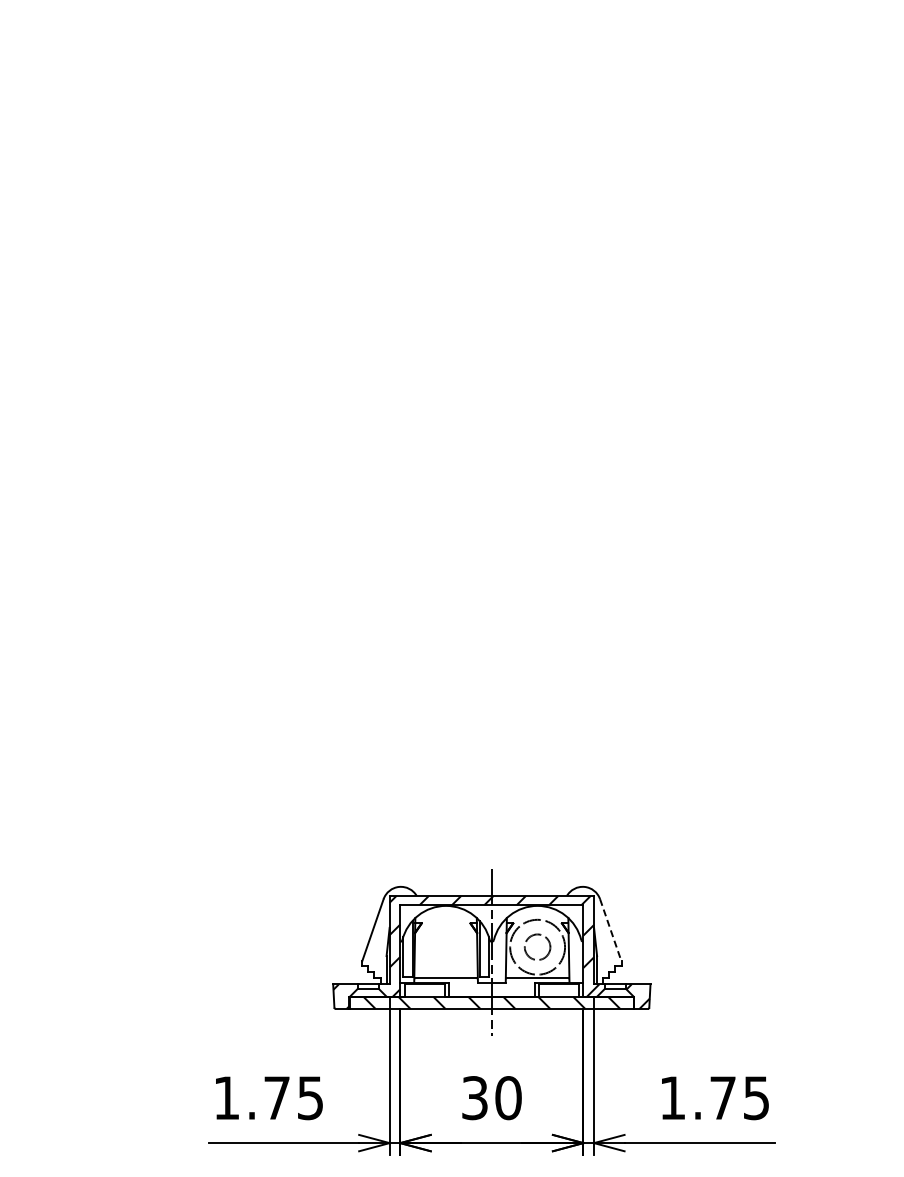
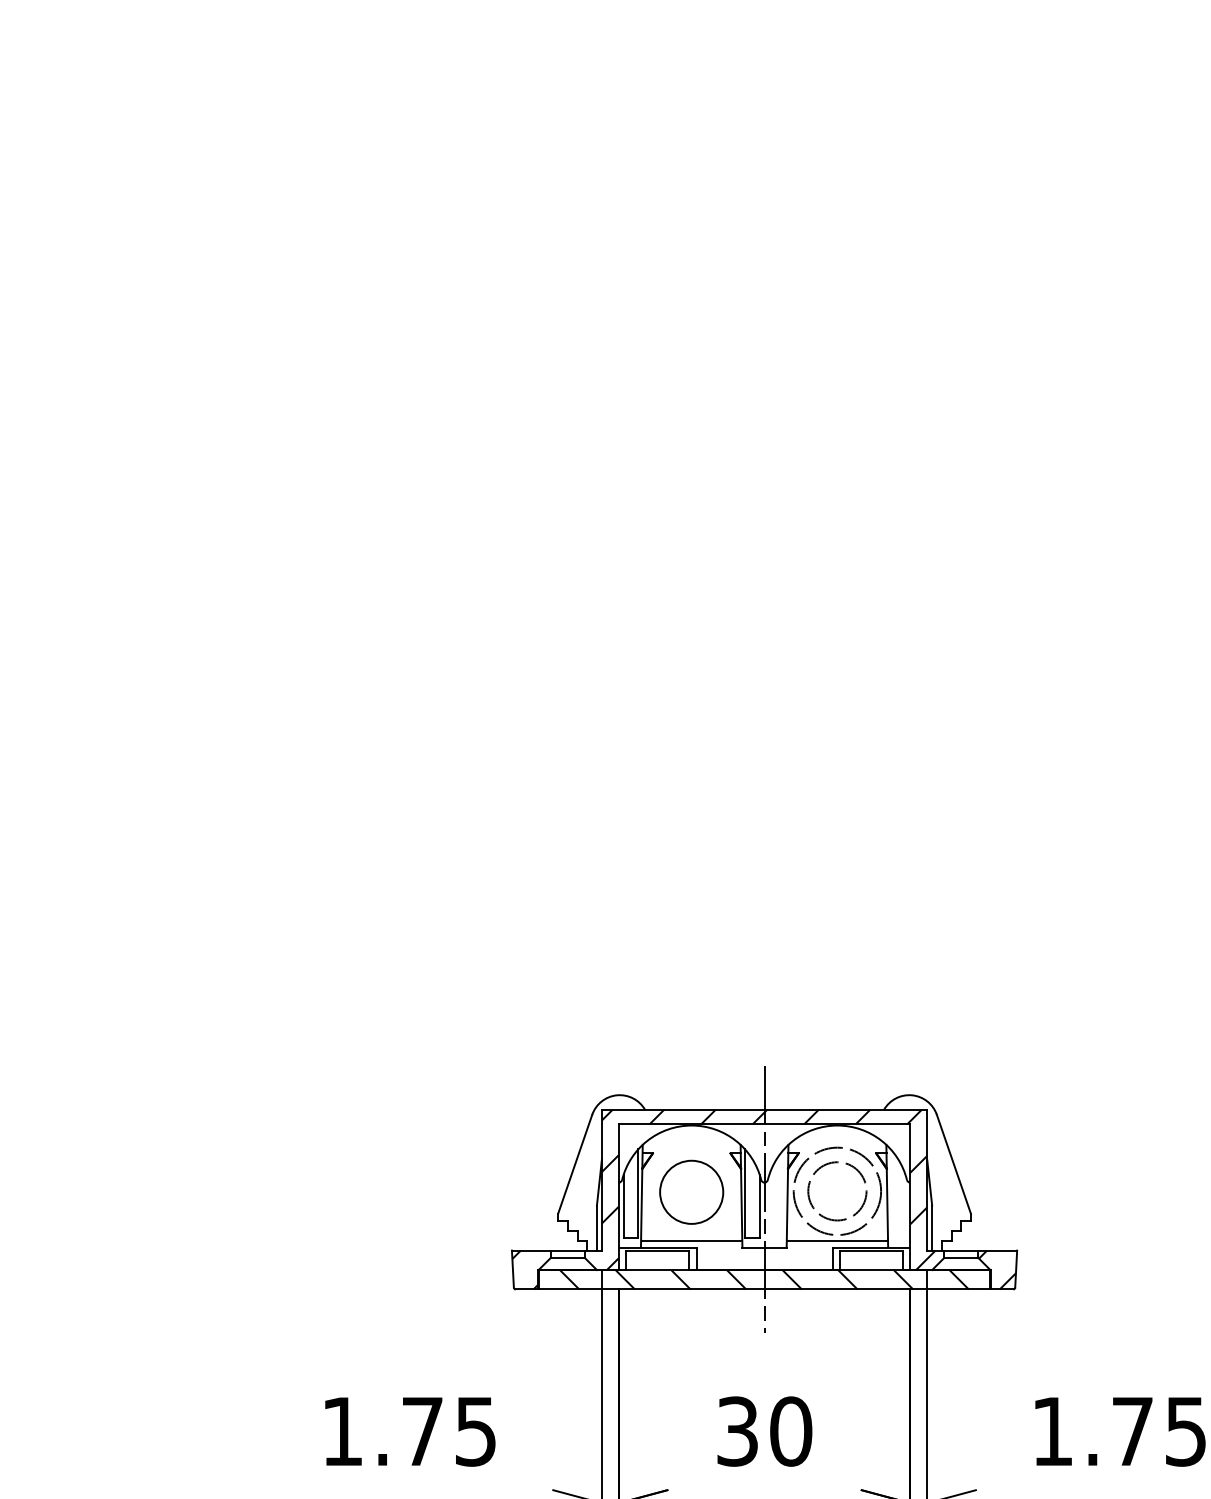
line: (610, 930) -> (953, 1164), dashed -> solid
circle: (537, 946) -> (837, 1190), size x1.43
circle: (445, 947) -> (690, 1191), added

